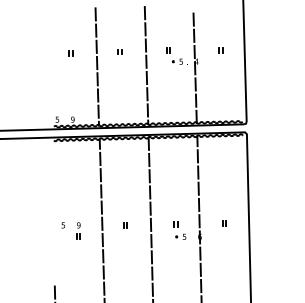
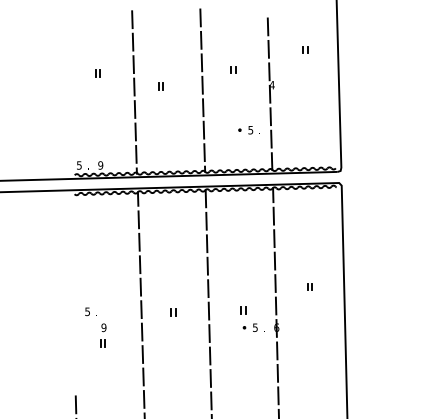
part: (220, 50) -> (305, 49), moved
part: (119, 51) -> (160, 86), moved
part: (179, 61) -> (248, 130), moved
part: (223, 223) -> (309, 286), moved
part: (78, 230) -> (103, 335), moved

